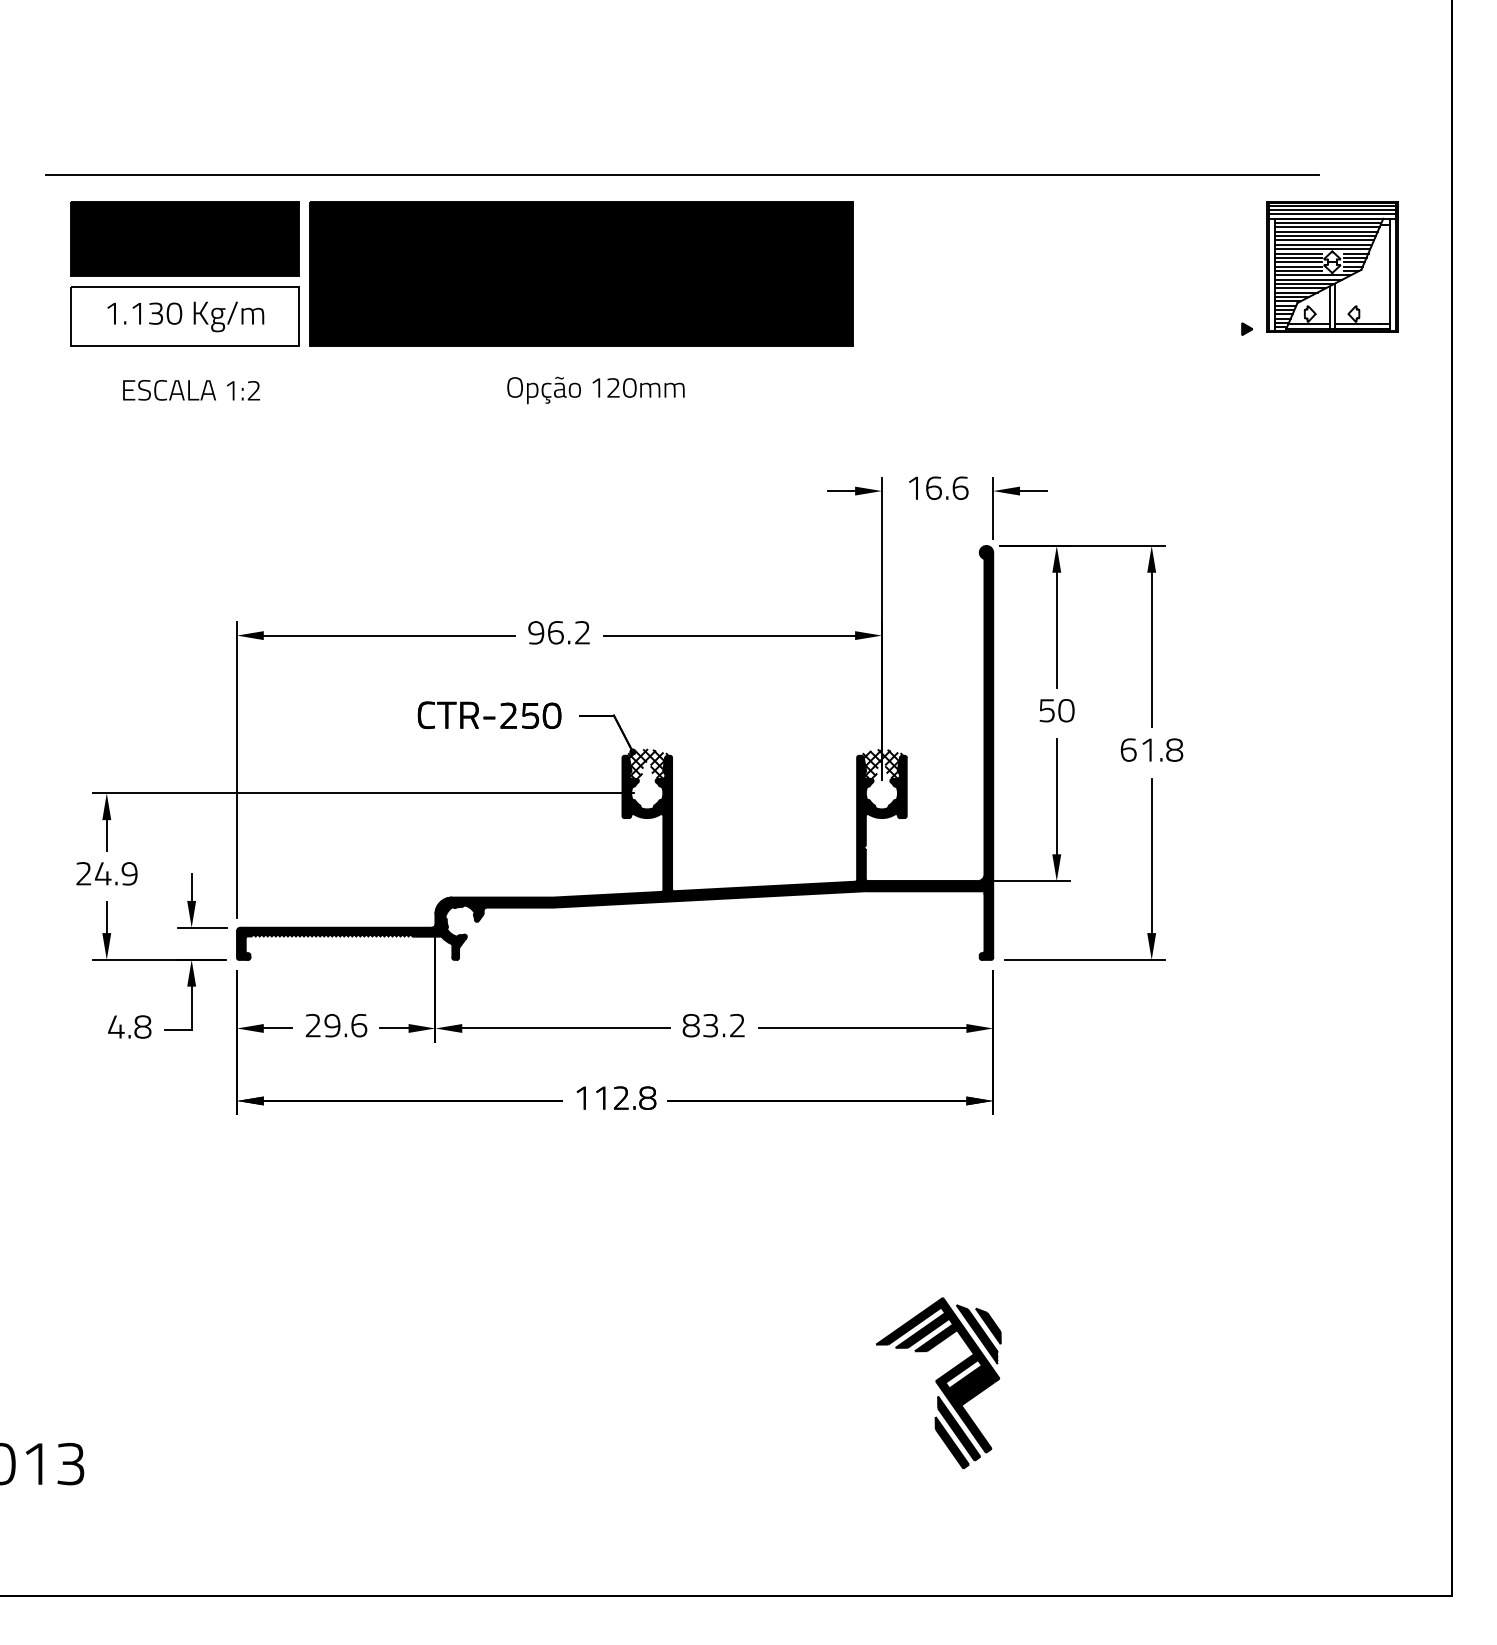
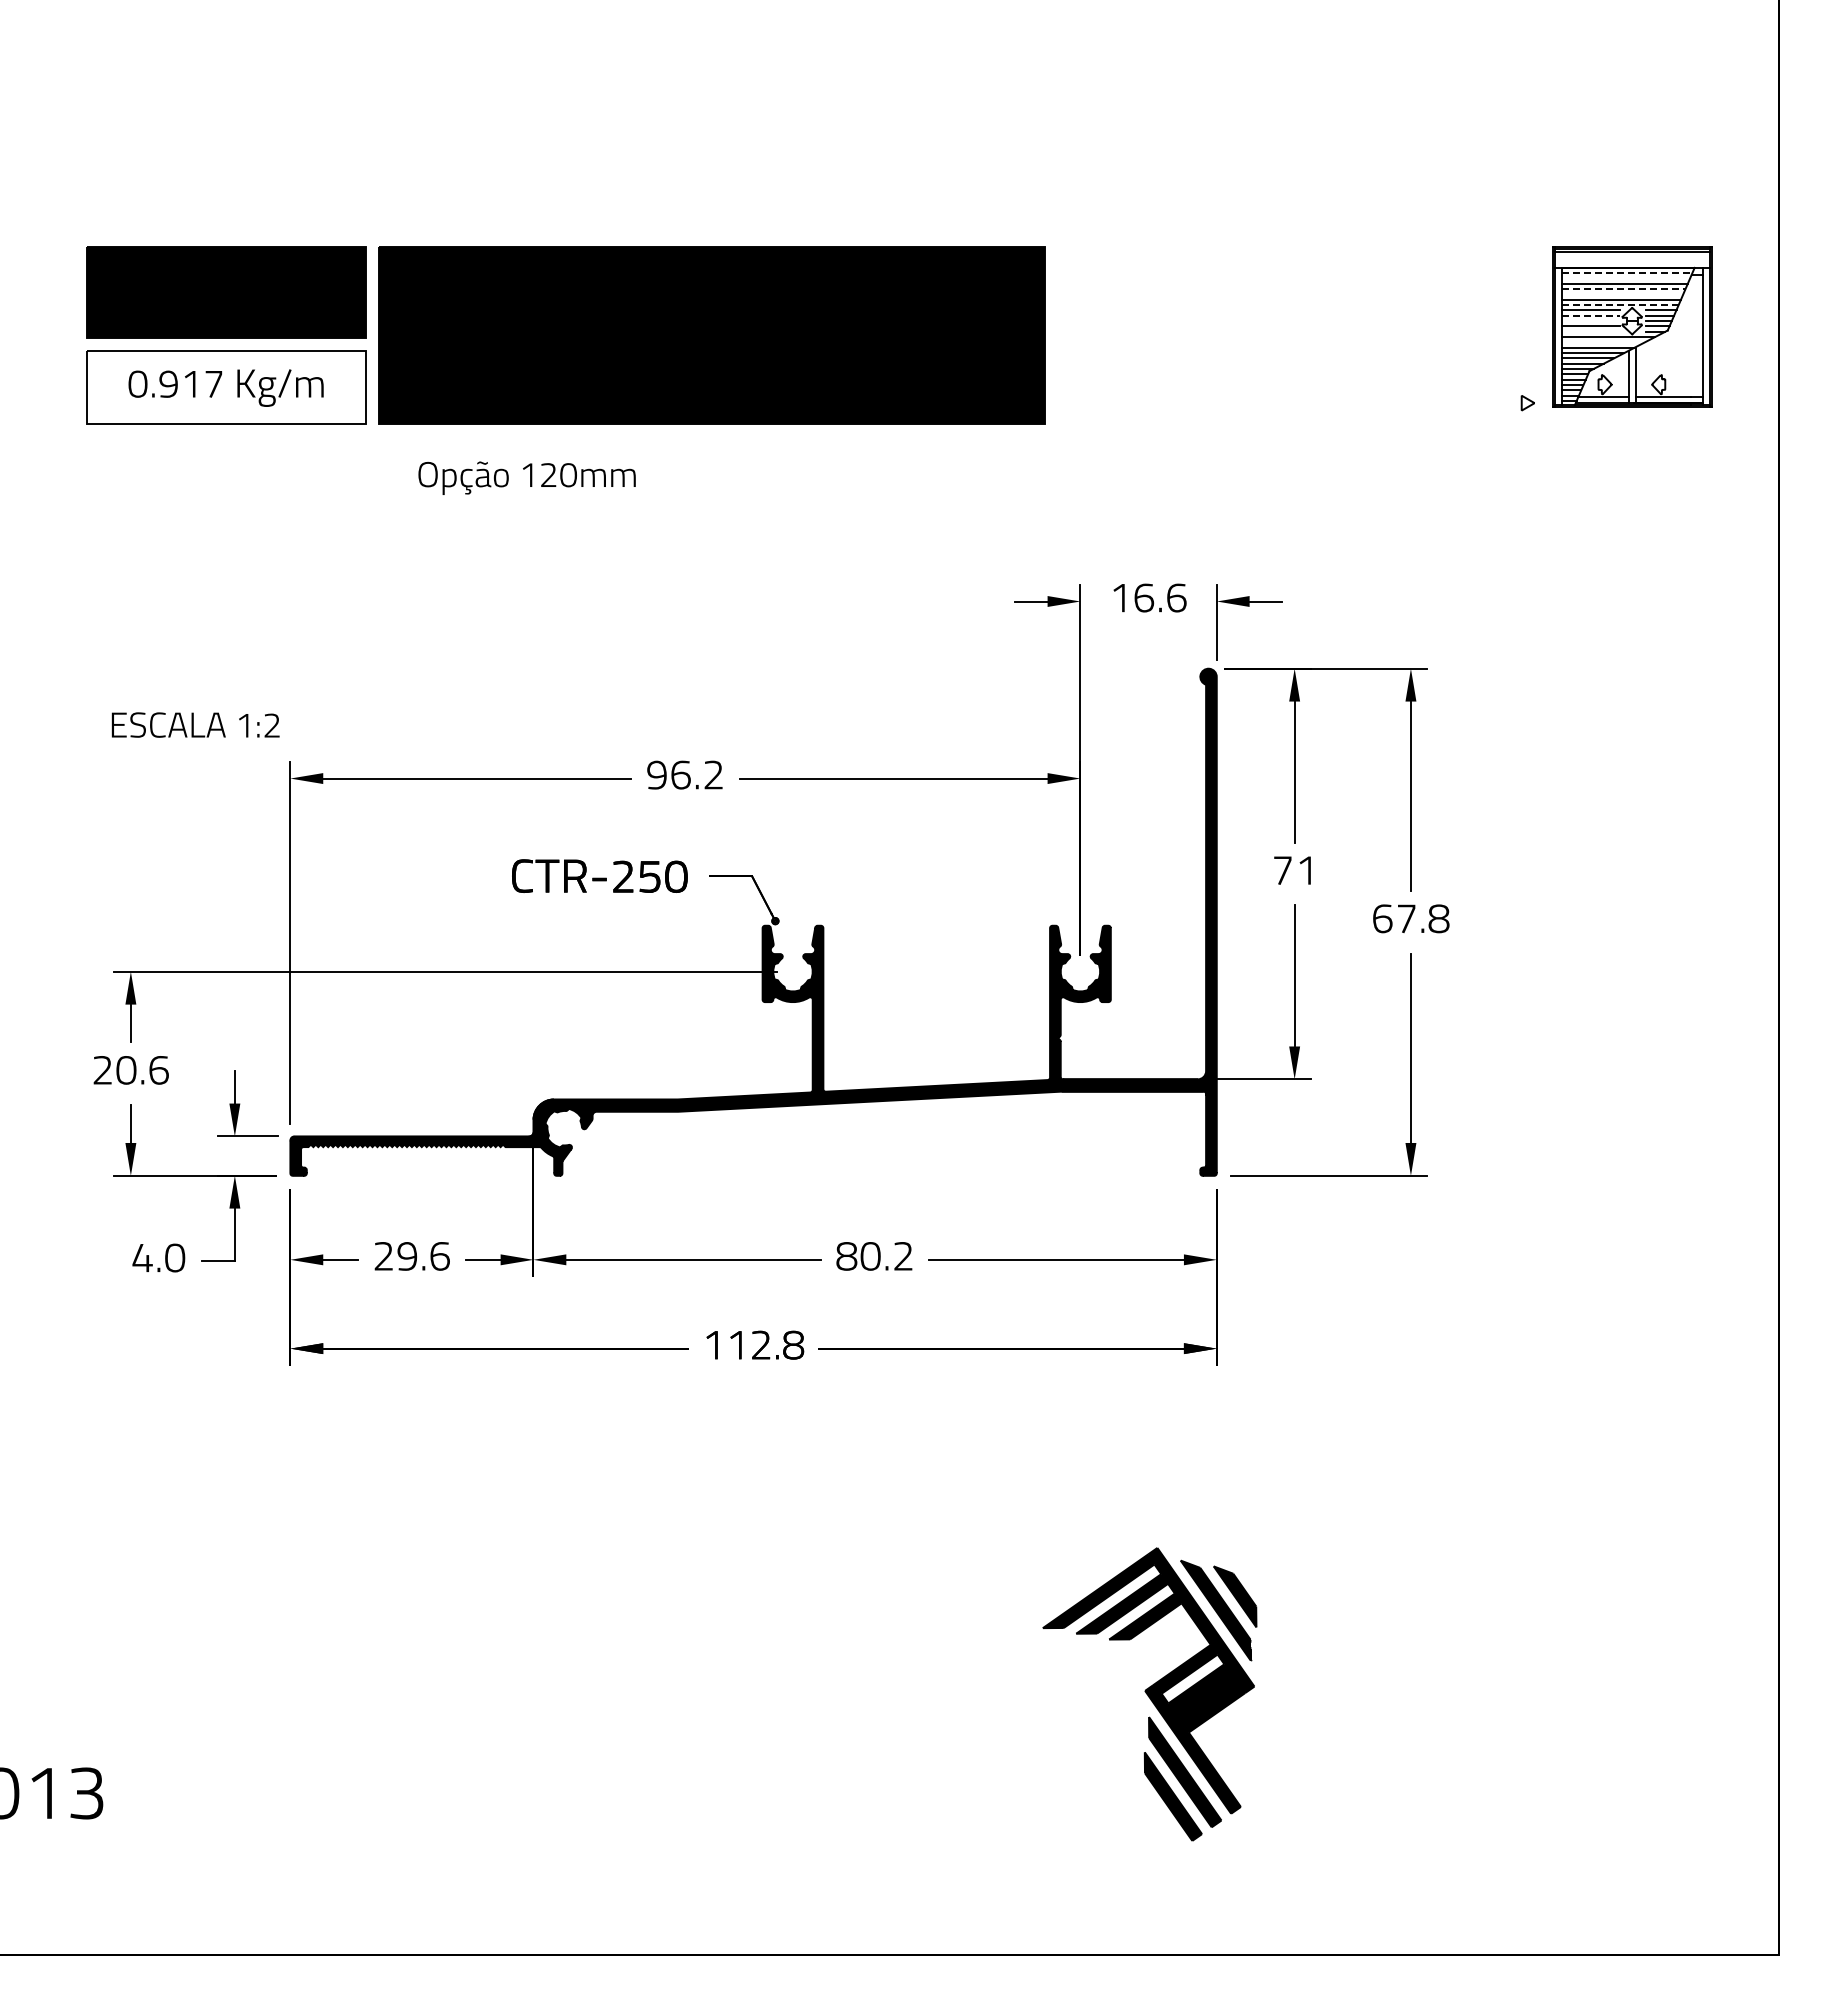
line: (682, 175) -> (836, 214), removed
line: (1332, 210) -> (1632, 257), removed
line: (1332, 214) -> (1632, 262), removed
line: (1328, 223) -> (1627, 273), solid -> dashed
line: (1327, 227) -> (1626, 278), removed
line: (1326, 236) -> (1624, 289), solid -> dashed
line: (1324, 240) -> (1622, 294), removed
line: (1323, 249) -> (1621, 305), solid -> dashed
line: (1299, 257) -> (1591, 315), solid -> dashed
line: (1298, 262) -> (1590, 321), removed
line: (1298, 270) -> (1590, 331), removed
line: (1308, 279) -> (1603, 342), removed
text: (143, 313) -> (175, 383), 1.130 -> 0.917
fill: (1246, 328) -> (1527, 402), removed
text: (191, 389) -> (195, 724), moved
text: (595, 389) -> (526, 477), moved
text: (1056, 710) -> (1294, 870), 50 -> 71
text: (1148, 749) -> (1406, 918), 61.8 -> 67.8
hatch: (647, 763) -> (793, 935), removed
hatch: (882, 763) -> (1081, 935), removed
text: (116, 873) -> (142, 1070), 24.9 -> 20.6
text: (710, 1025) -> (870, 1256), 83.2 -> 80.2
text: (142, 1027) -> (174, 1258), 4.8 -> 4.0
part: (938, 1383) -> (1149, 1694), size x1.4

